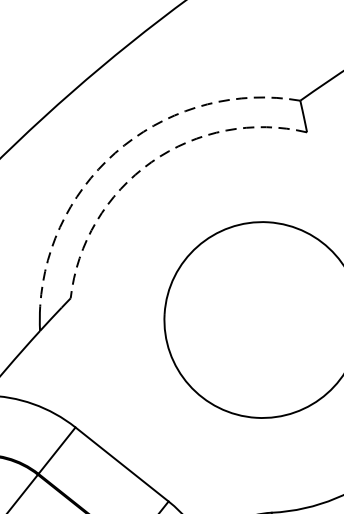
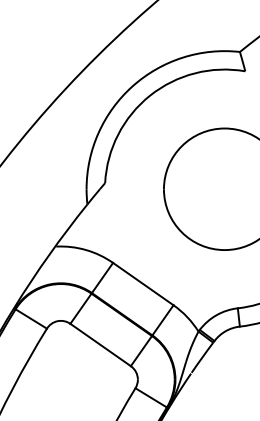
arc: (124, 145) -> (132, 86), dashed -> solid
arc: (152, 161) -> (150, 95), dashed -> solid

